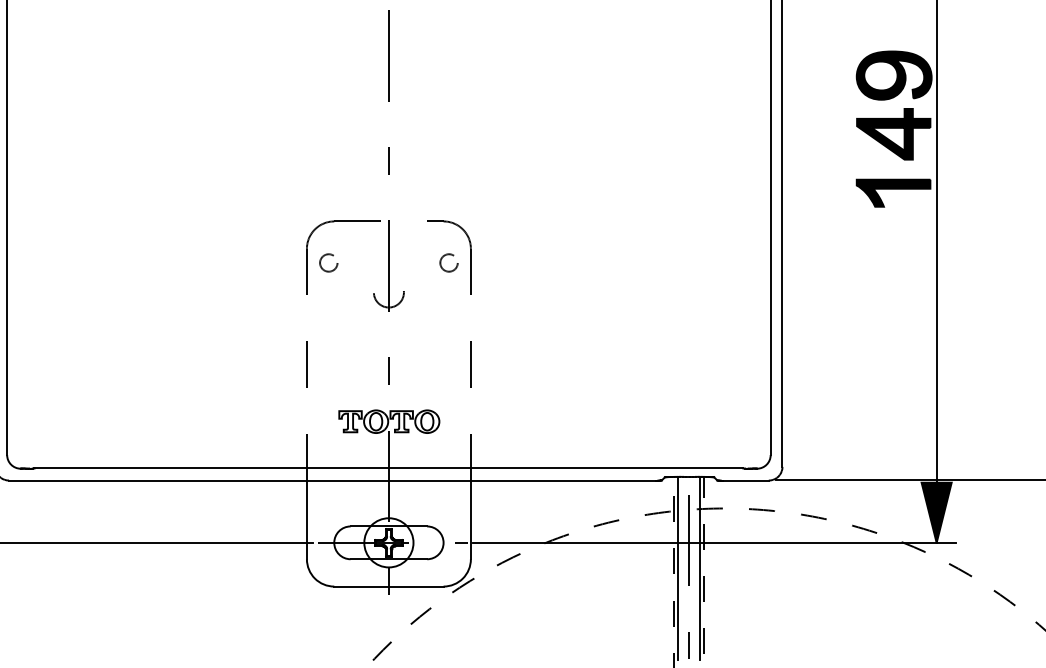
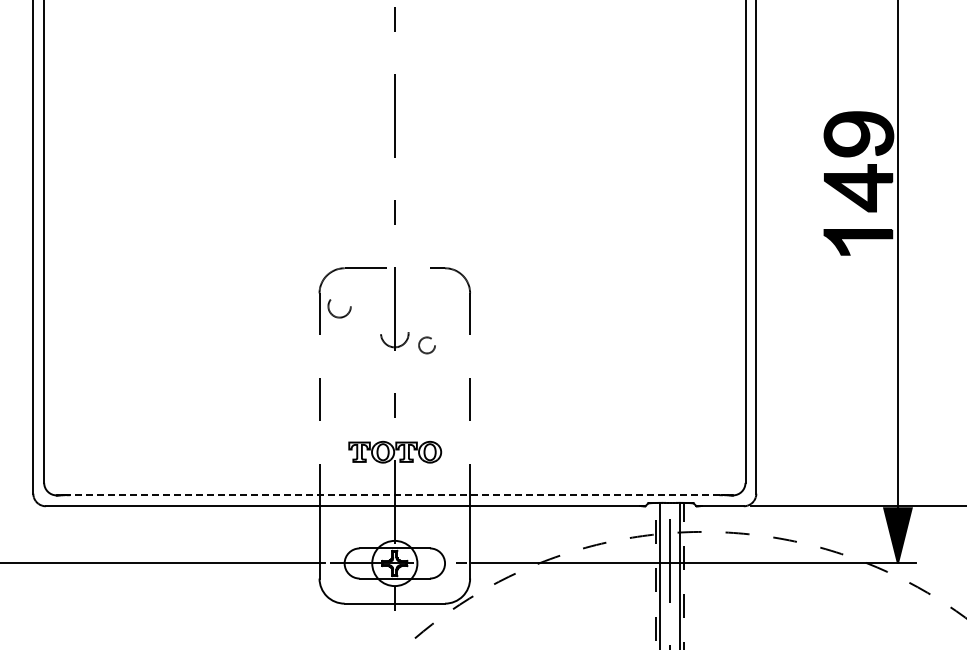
circle: (328, 263) -> (339, 306), size x1.4
circle: (448, 263) -> (426, 345), moved
line: (388, 468) -> (394, 495), solid -> dashed

